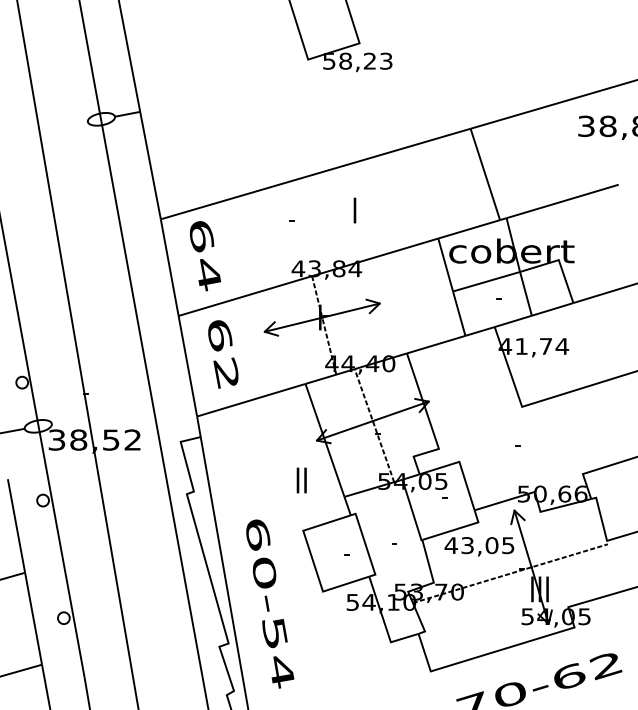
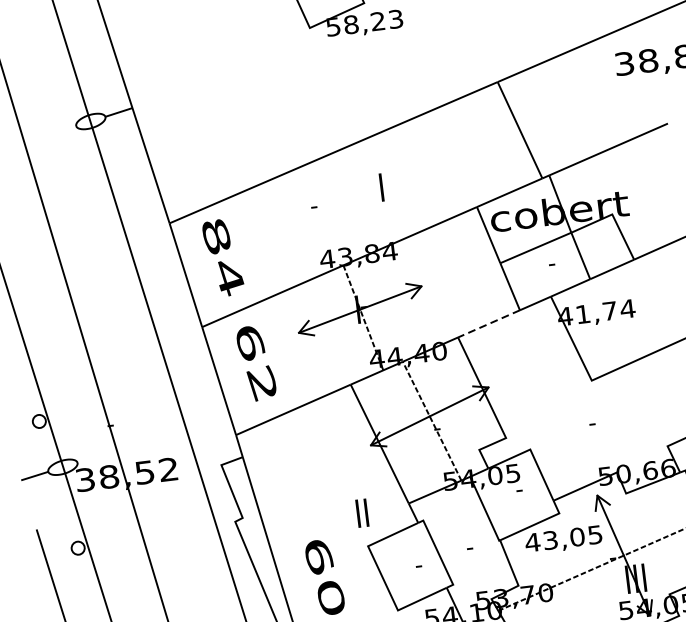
text: (201, 236) -> (216, 236), 64 -> 84
line: (436, 344) -> (489, 323), solid -> dashed
text: (301, 480) -> (362, 513), moved

